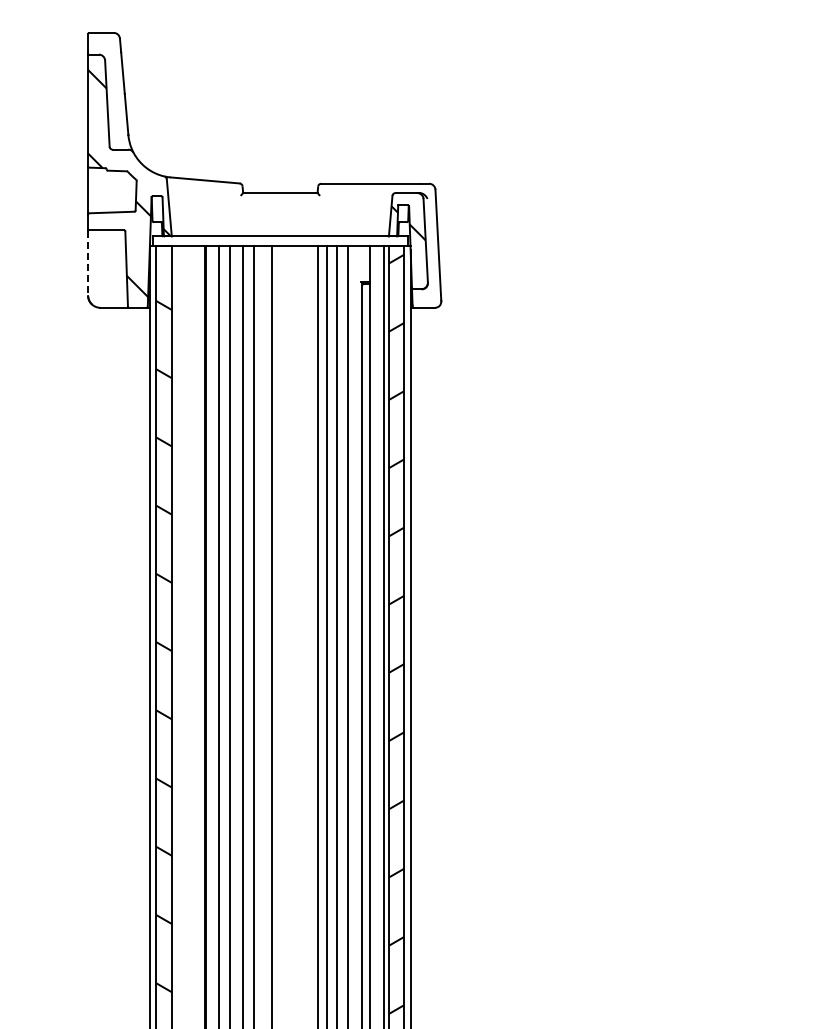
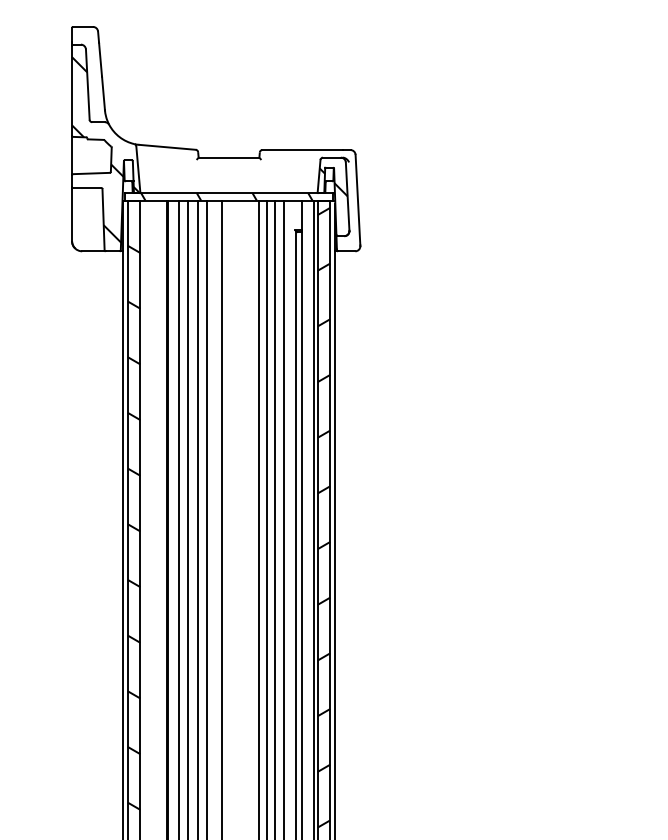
hatch: (277, 240) -> (226, 196), added
line: (88, 263) -> (72, 215), dashed -> solid

